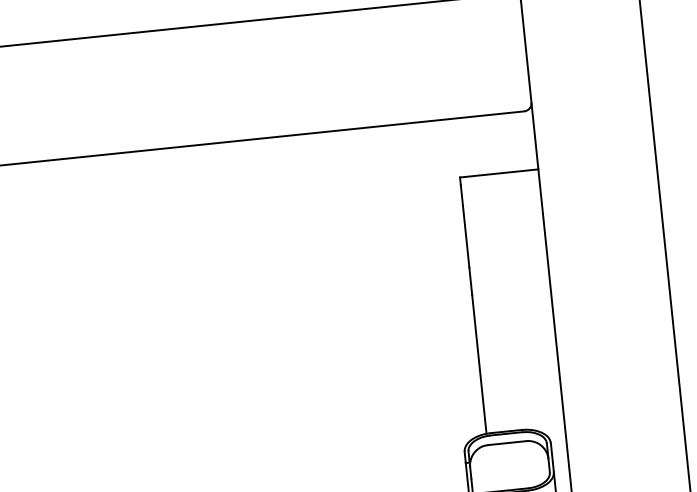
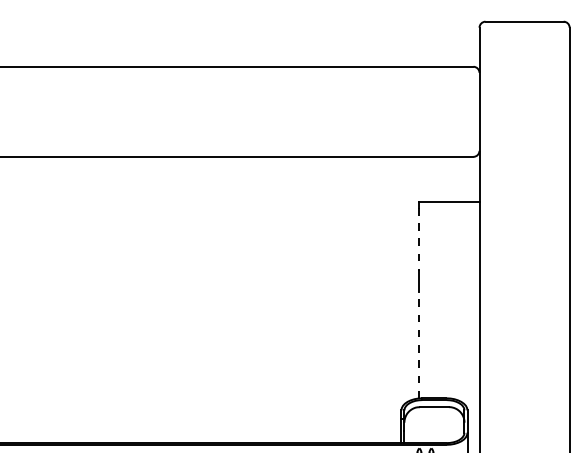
line: (465, 226) -> (419, 239), solid -> dashed
line: (479, 363) -> (419, 344), solid -> dashed

